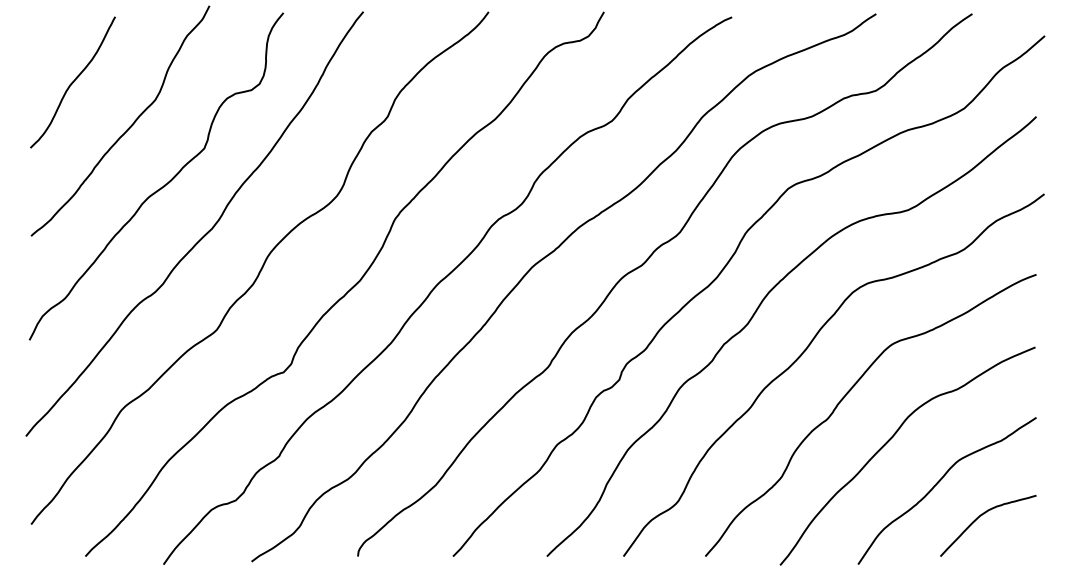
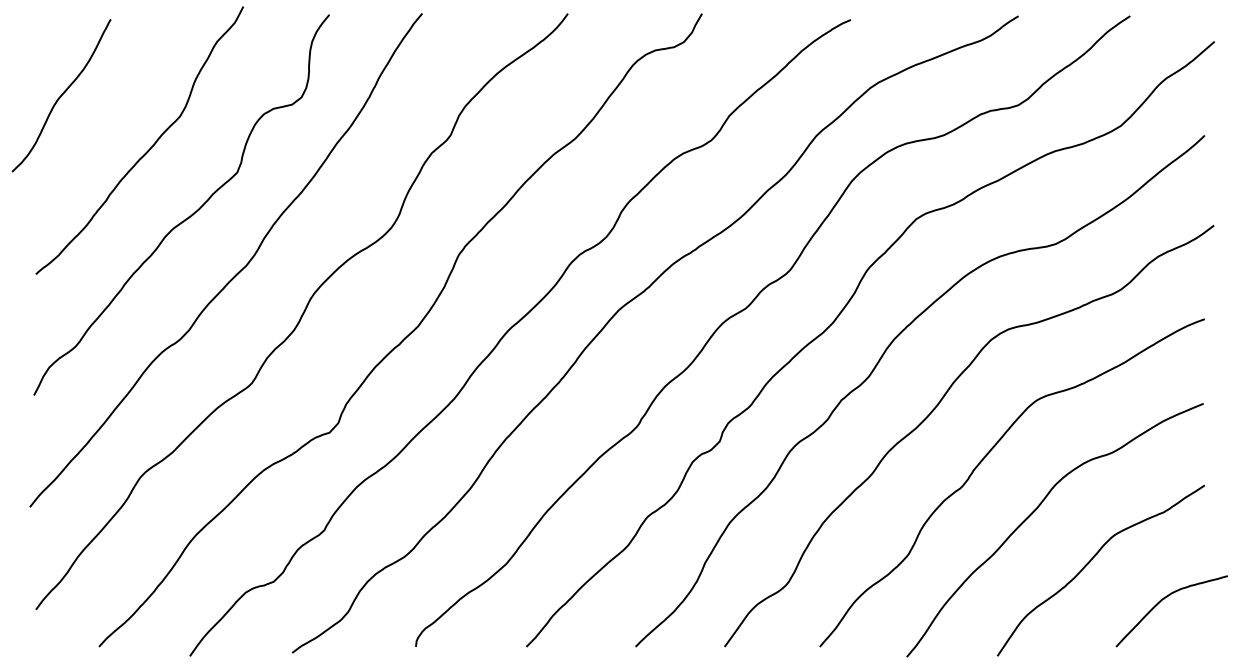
curve: (72, 82) -> (61, 95), moved
curve: (982, 515) -> (1164, 599), moved

